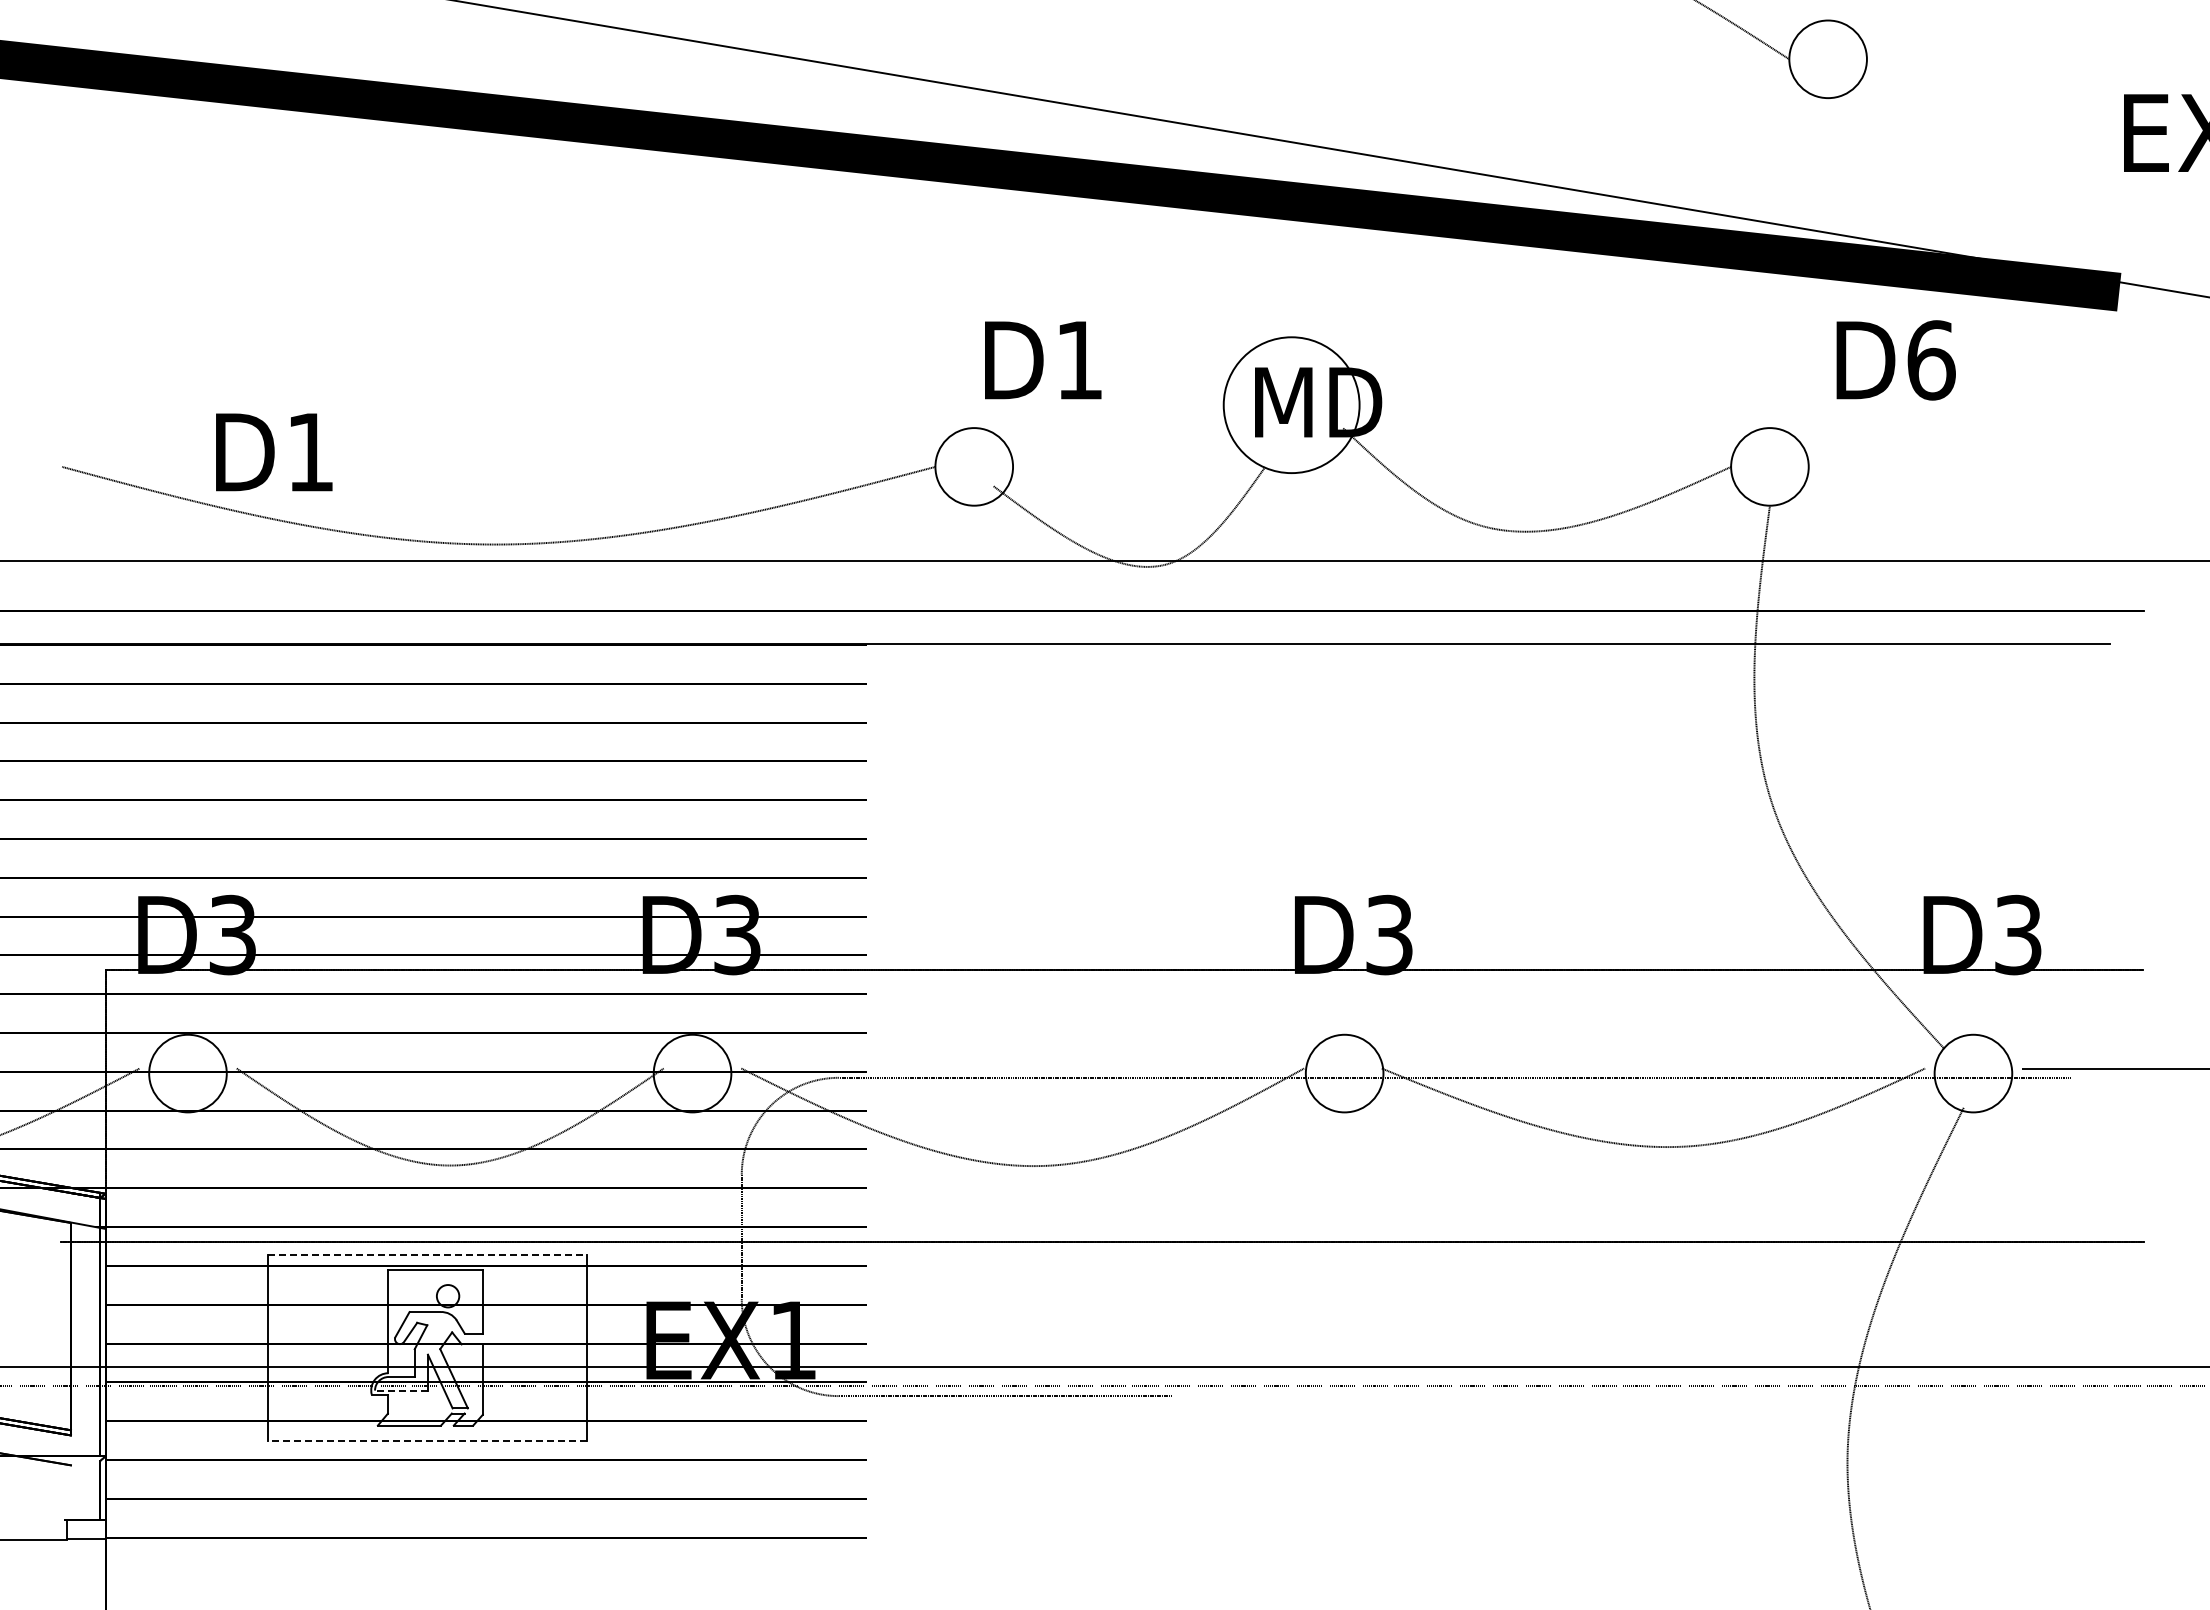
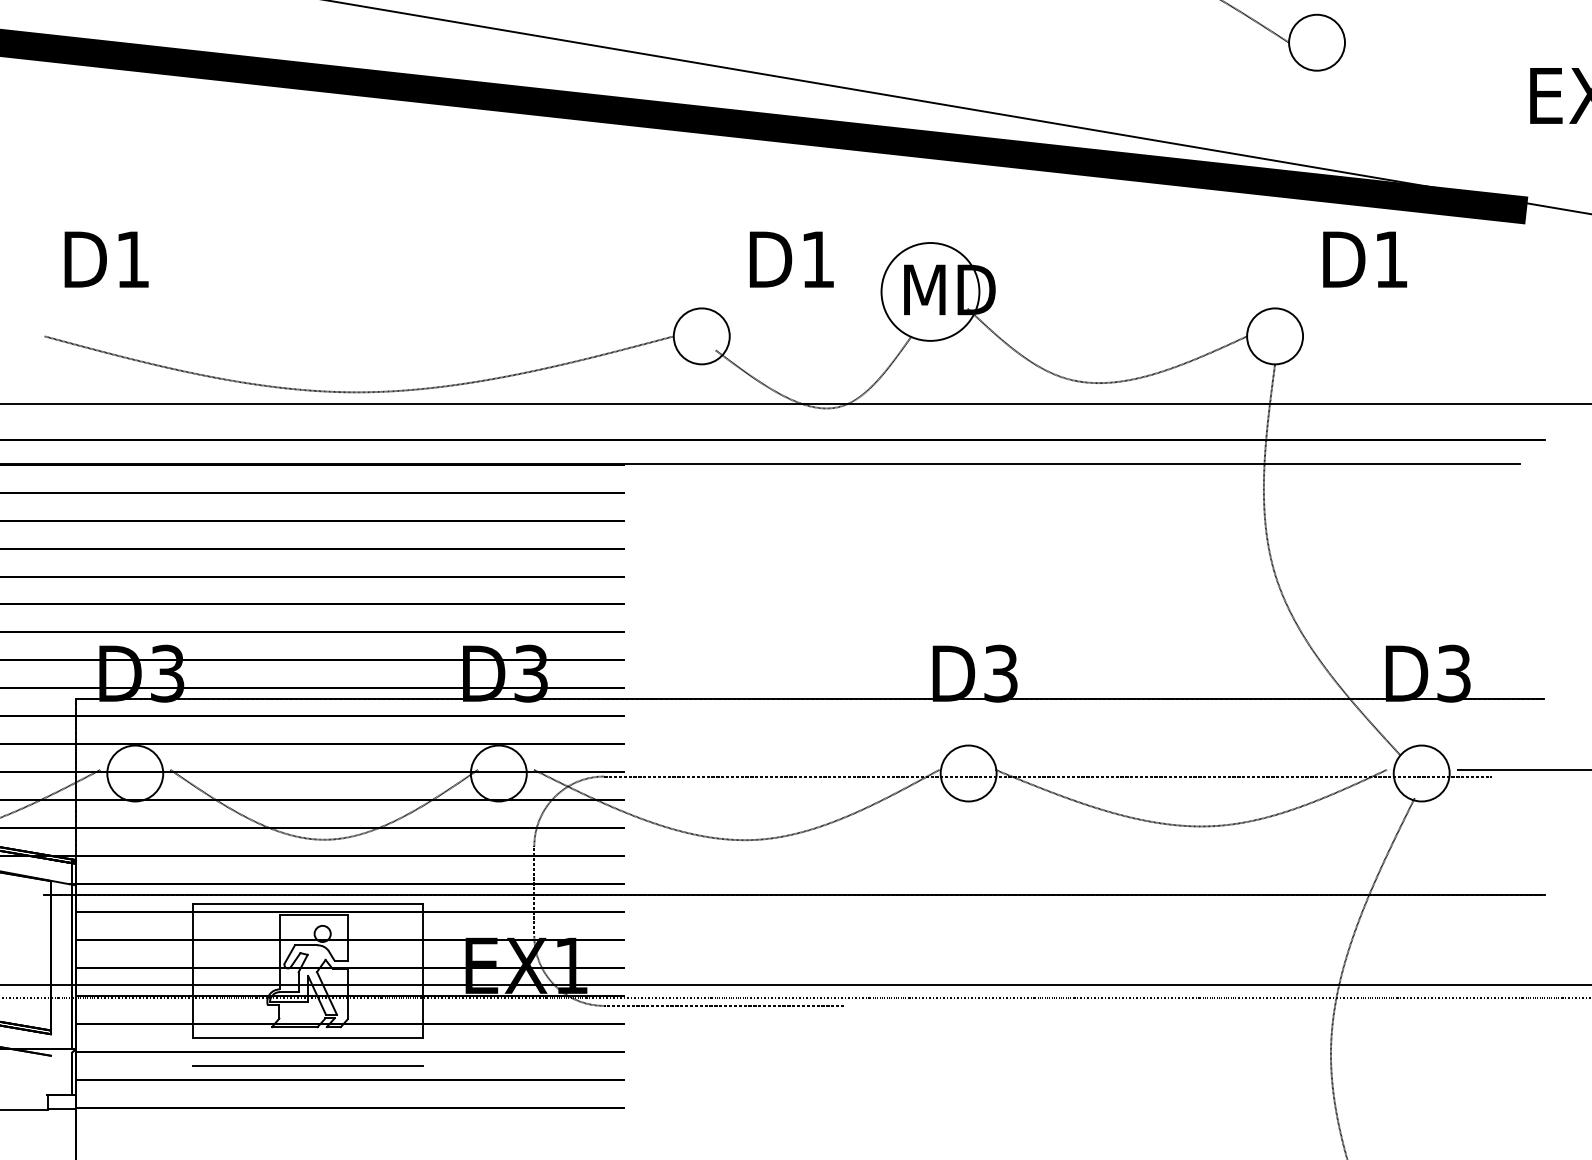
text: (1043, 360) -> (792, 259), moved
text: (1931, 360) -> (1391, 259), D6 -> D1
text: (274, 452) -> (106, 259), moved
line: (427, 1254) -> (307, 903), dashed -> solid
line: (401, 1390) -> (289, 1001), dashed -> solid
line: (427, 1441) -> (307, 1038), dashed -> solid
line: (426, 1479) -> (307, 1065), added

